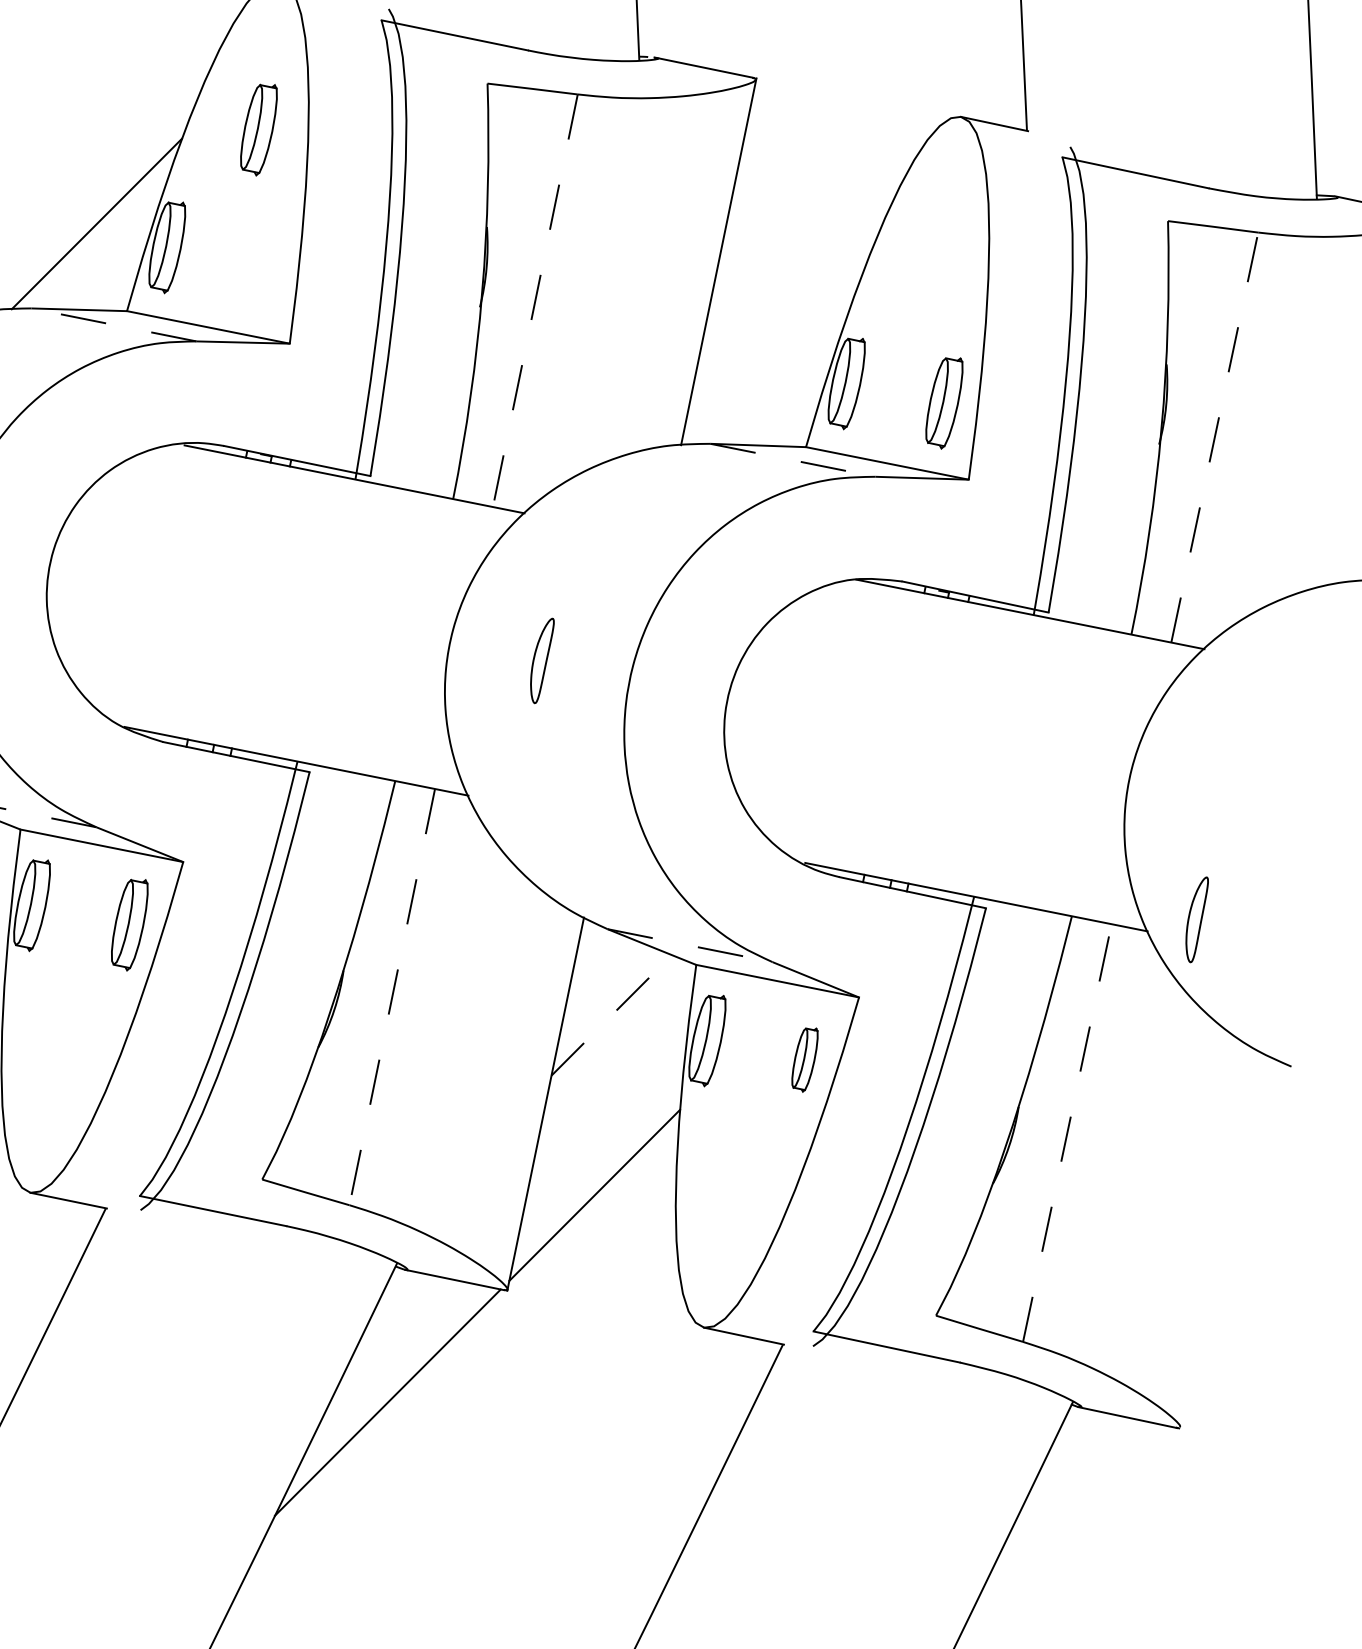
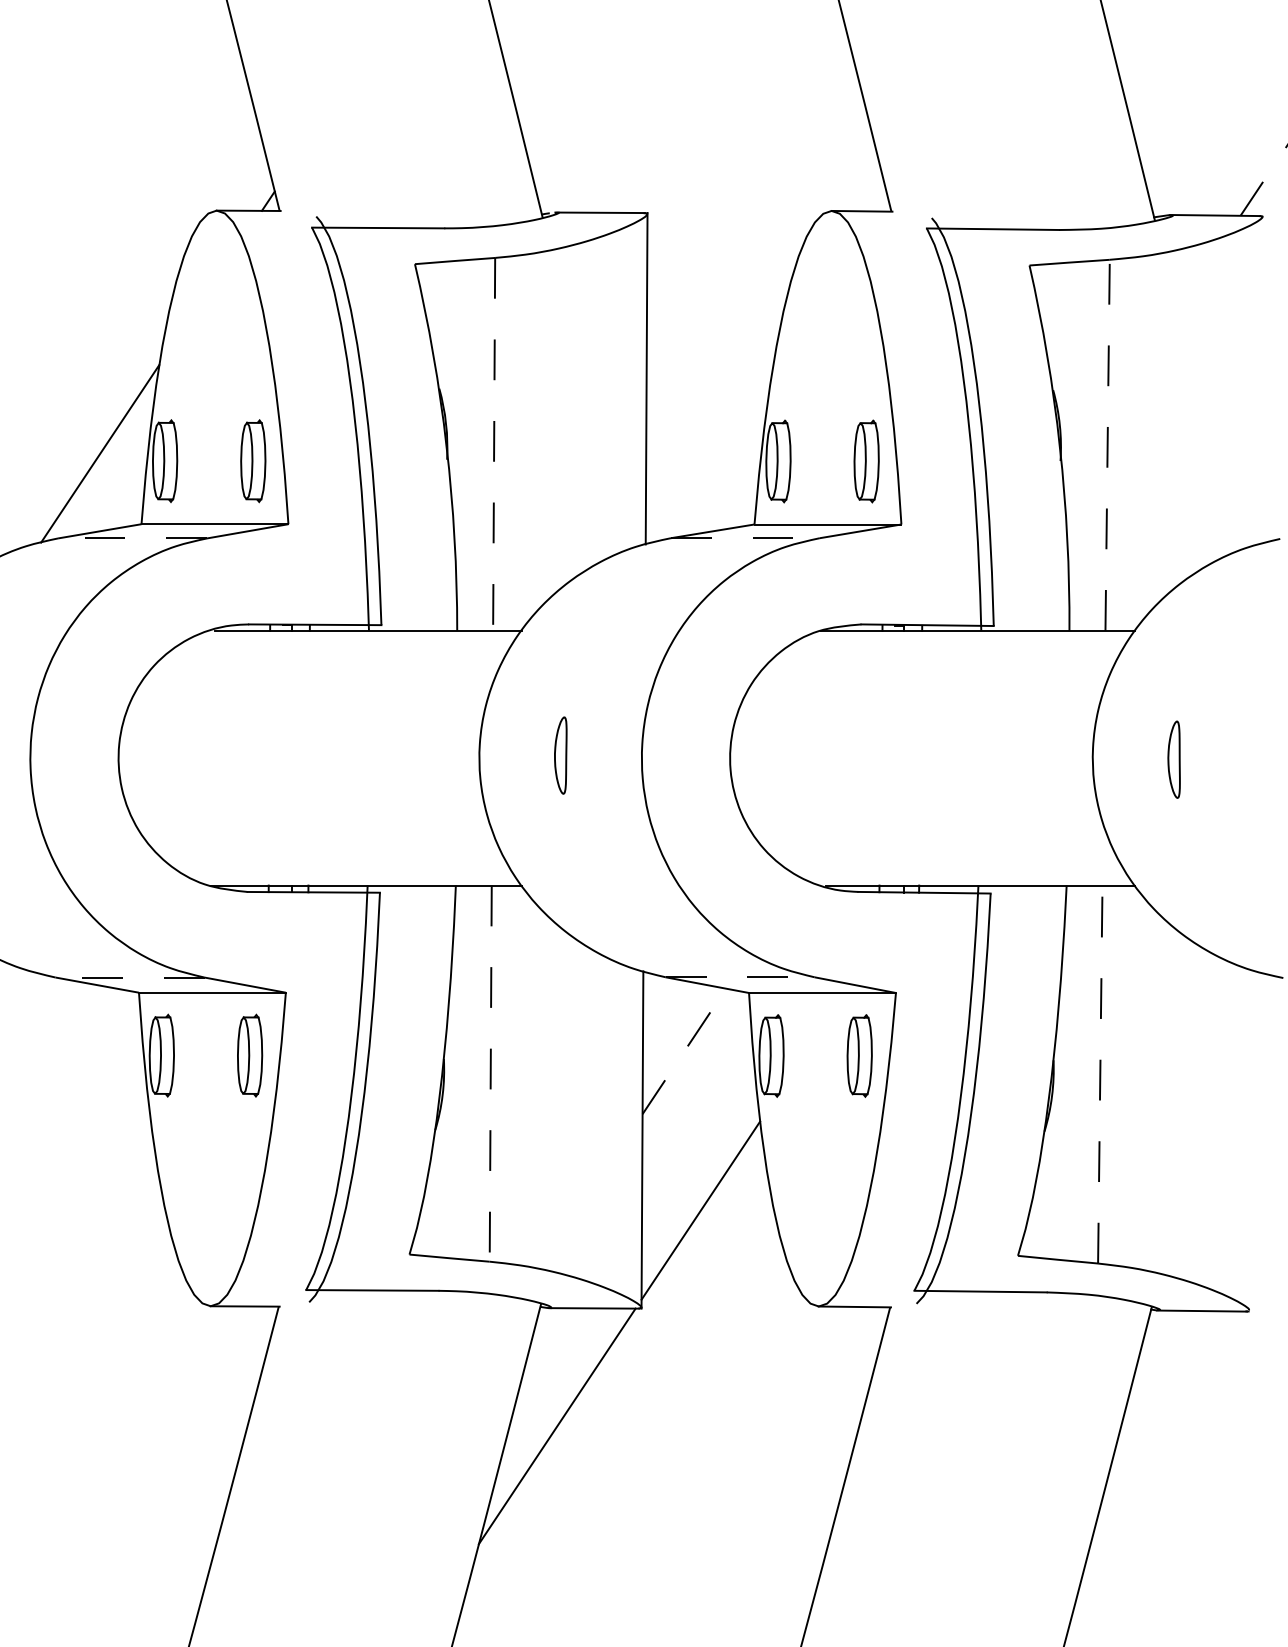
part: (258, 129) -> (253, 461), moved
part: (1194, 918) -> (1173, 759), moved
part: (804, 1058) -> (859, 1055), size x1.43

